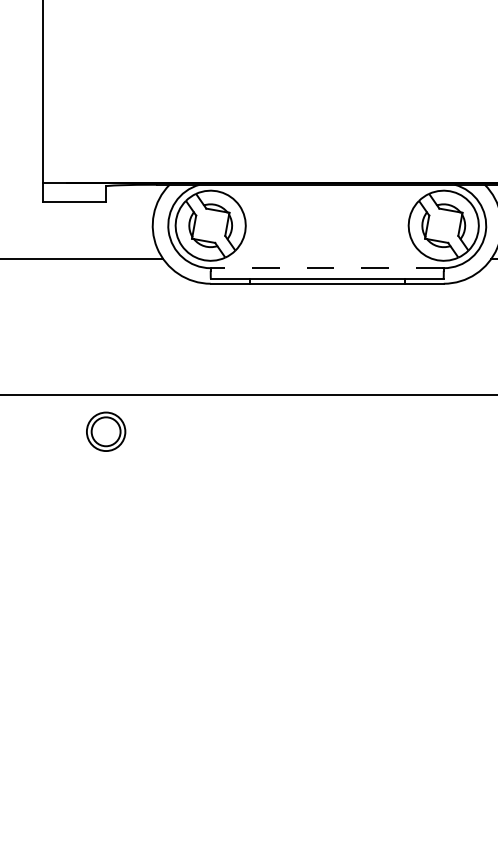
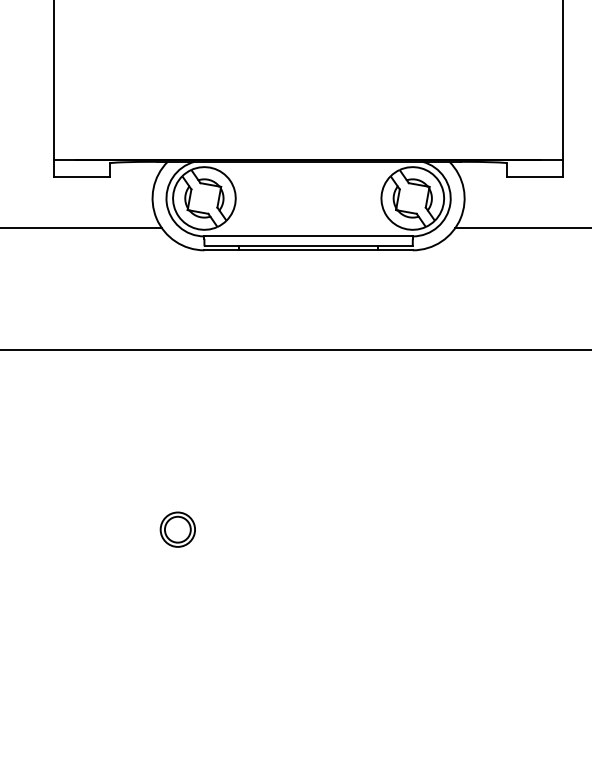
line: (327, 268) -> (308, 236), dashed -> solid
part: (105, 431) -> (177, 529), moved

